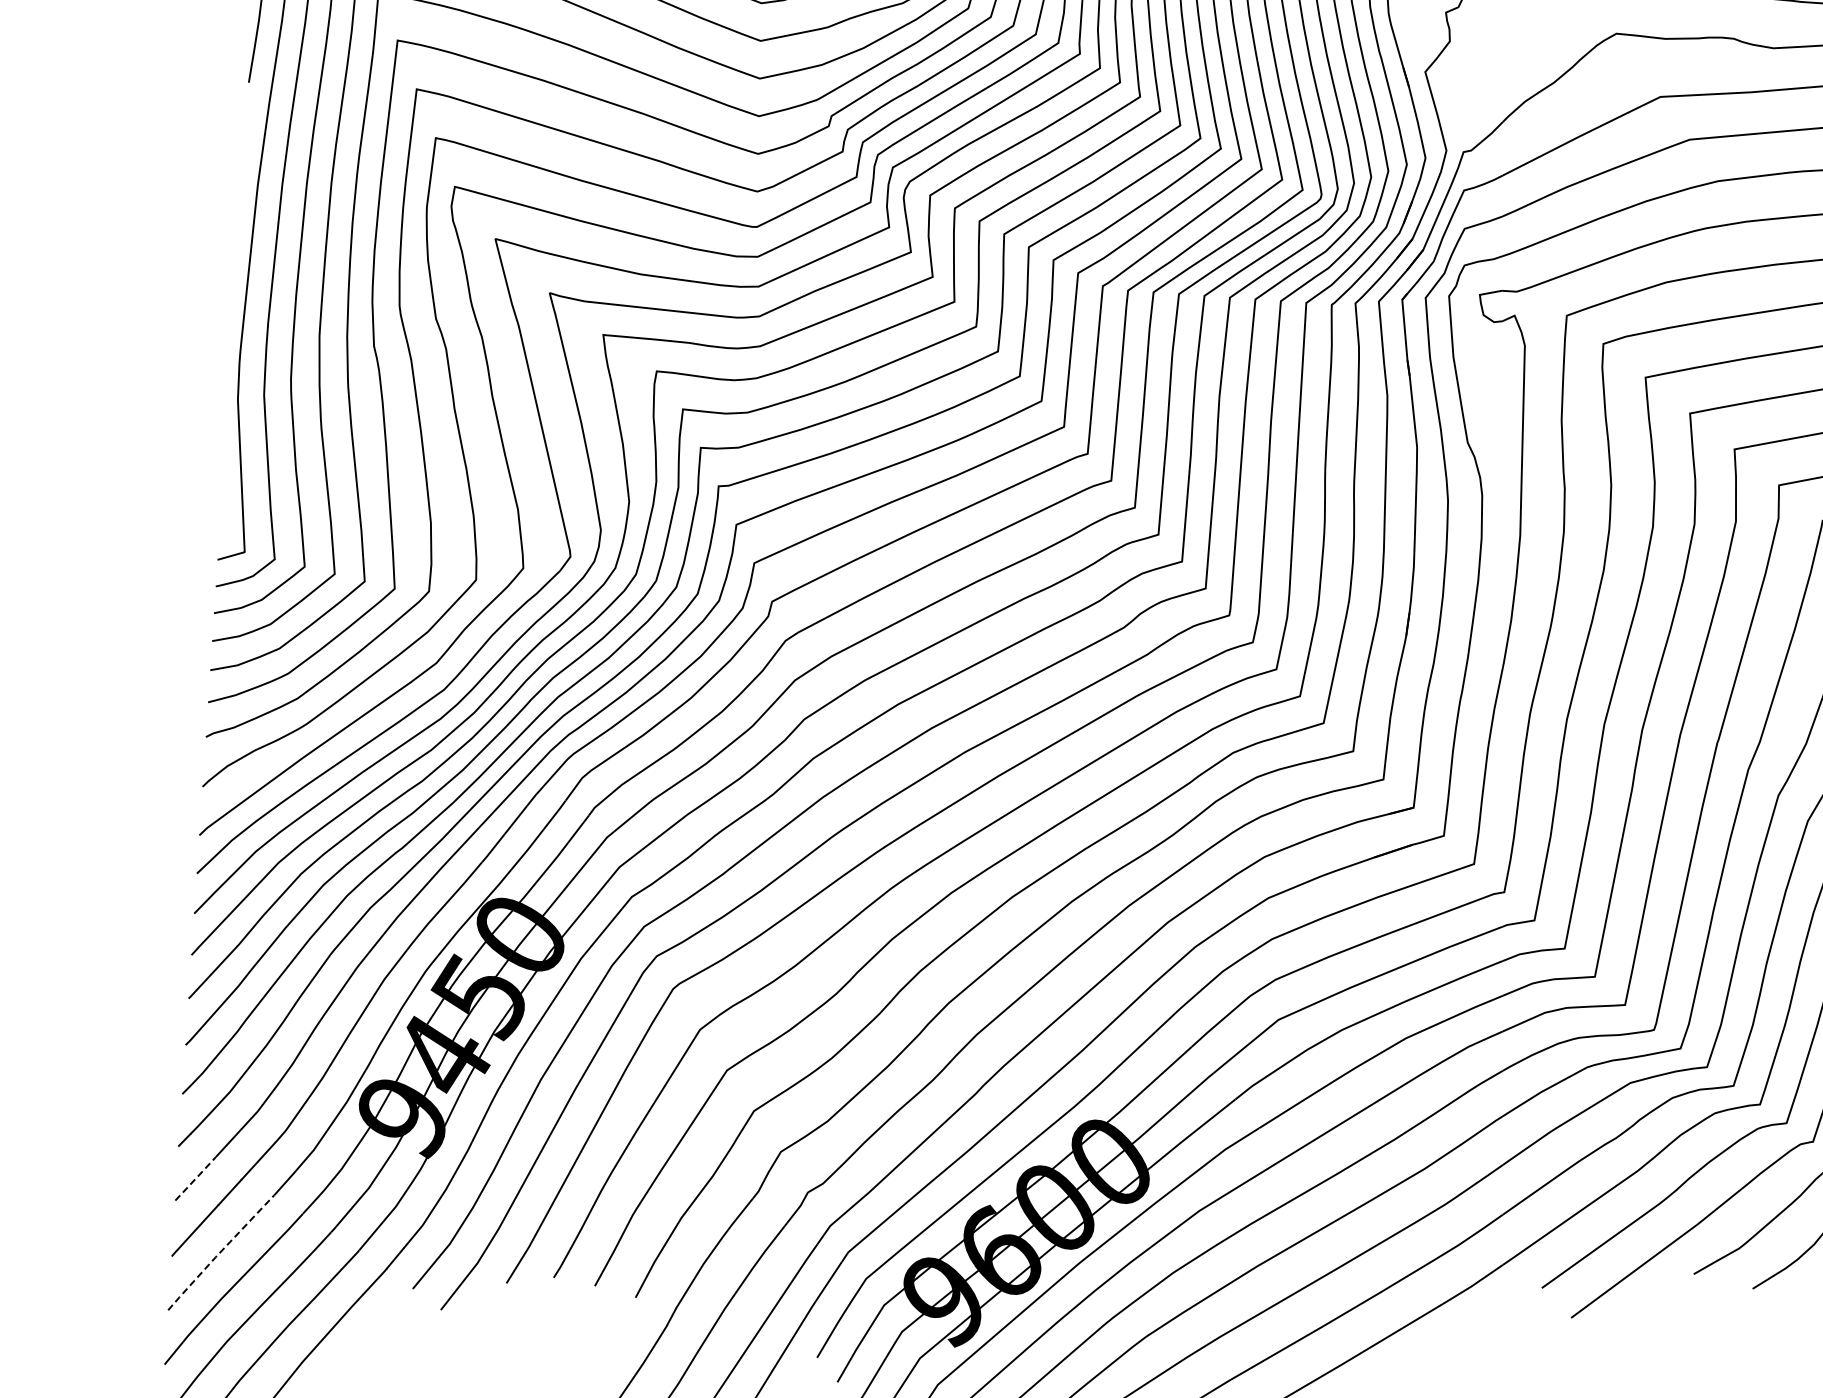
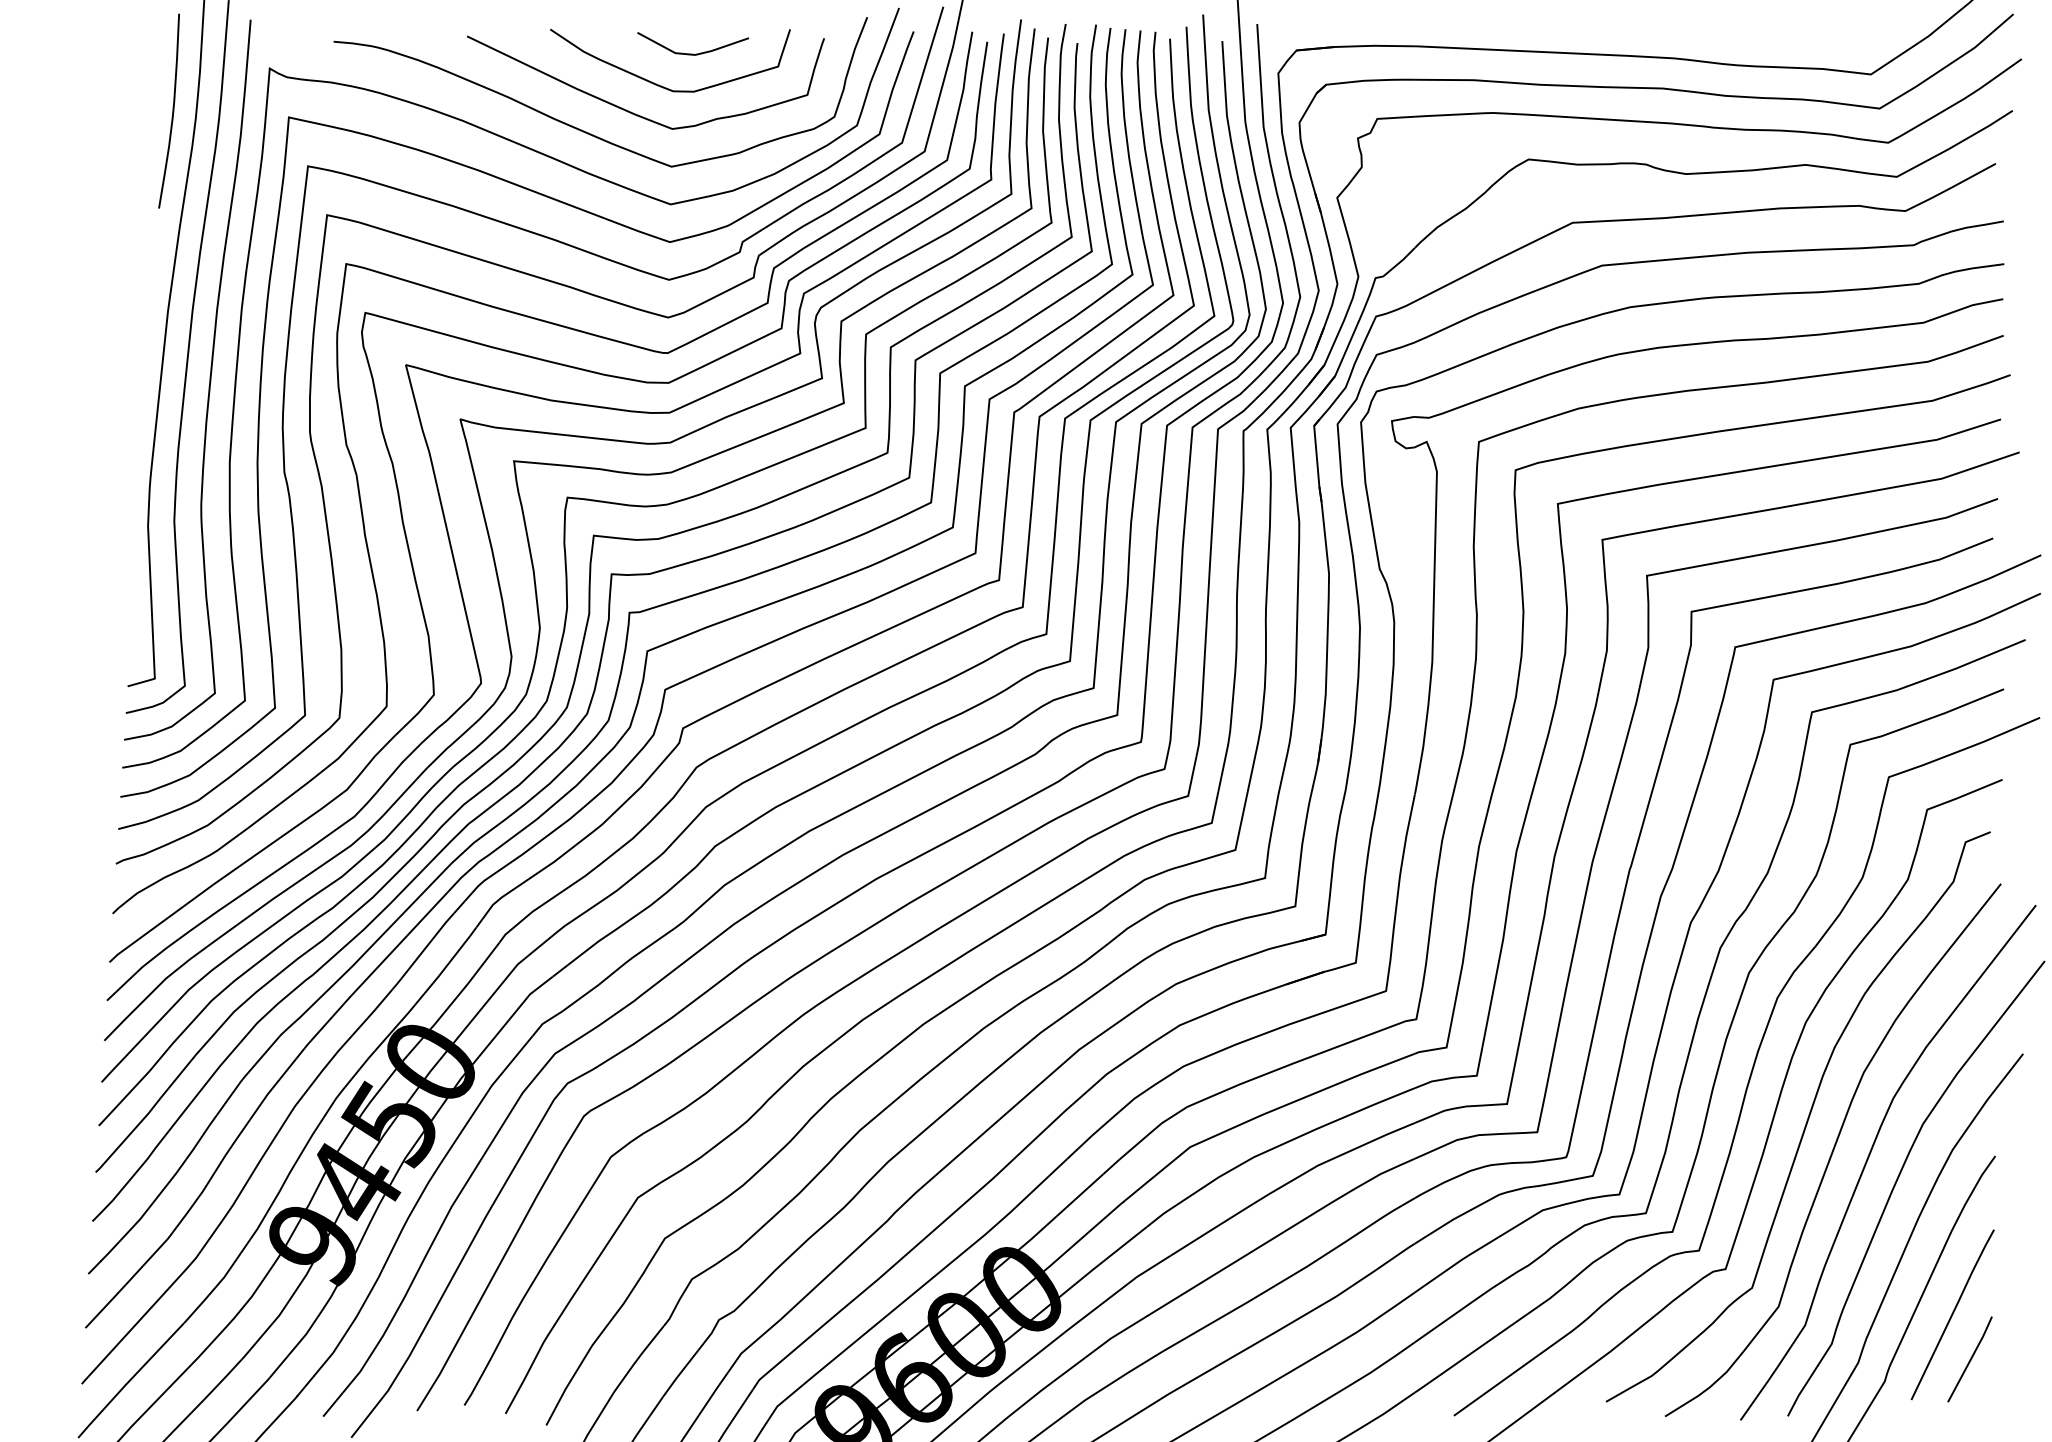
line: (196, 1178) -> (106, 1305), dashed -> solid
line: (219, 1252) -> (129, 1380), dashed -> solid

